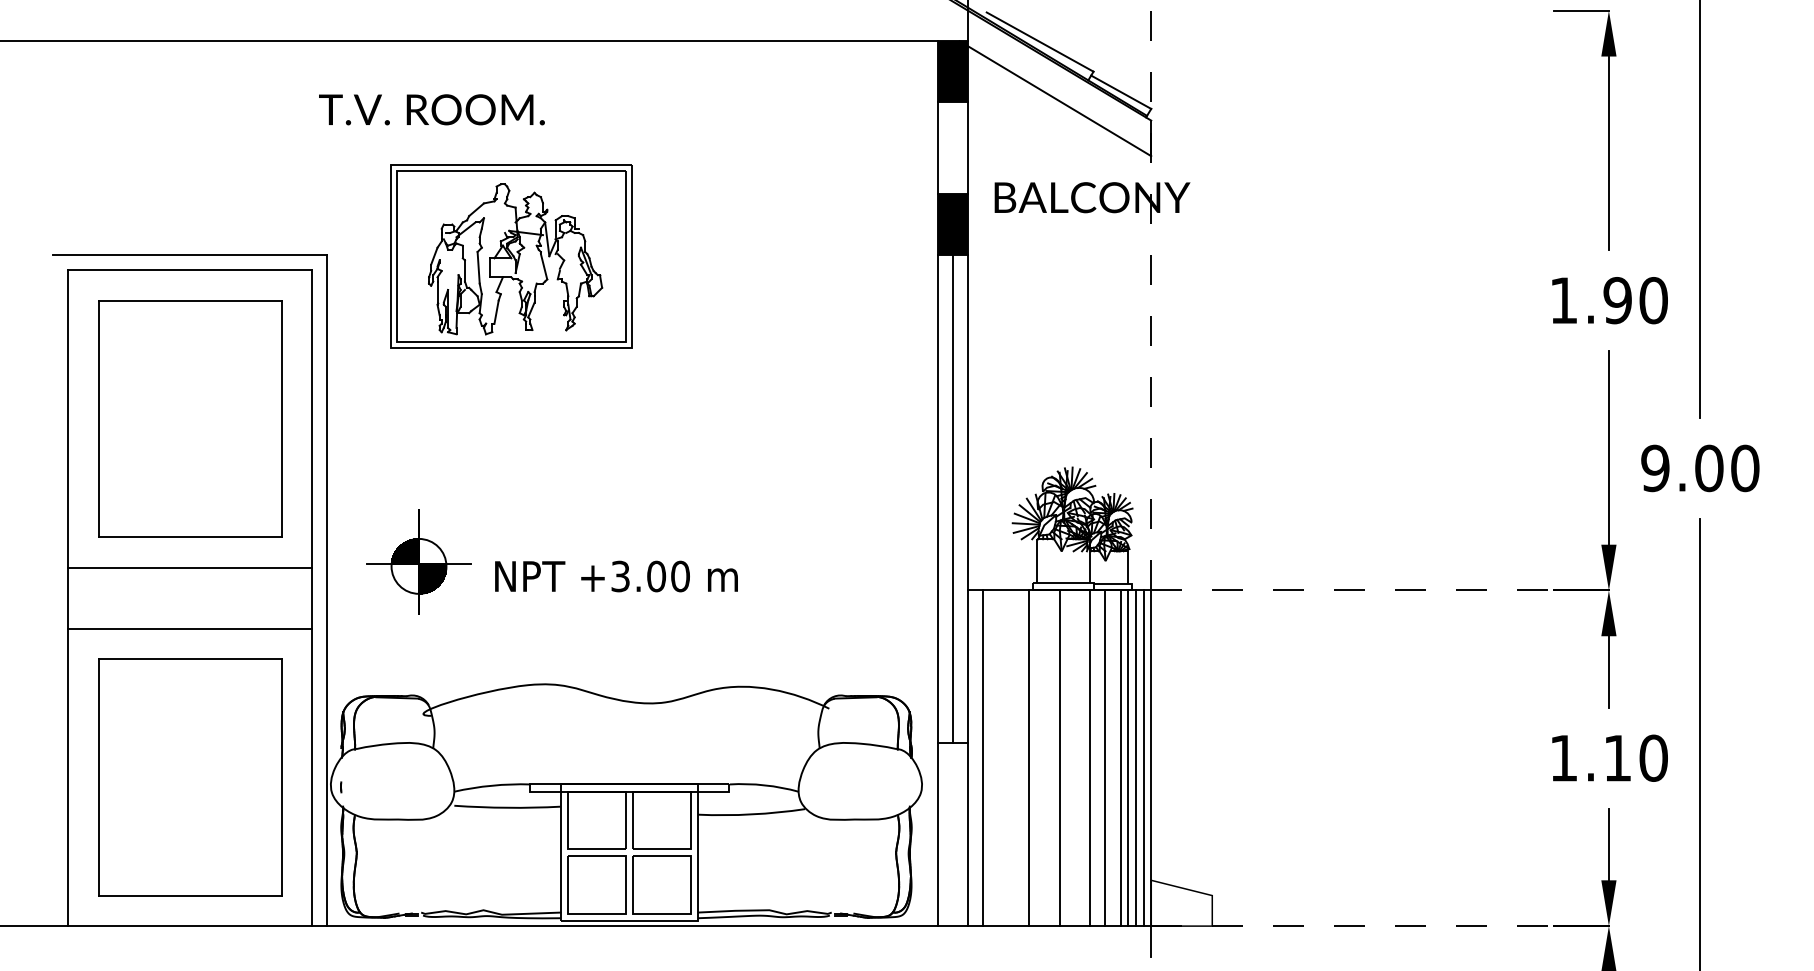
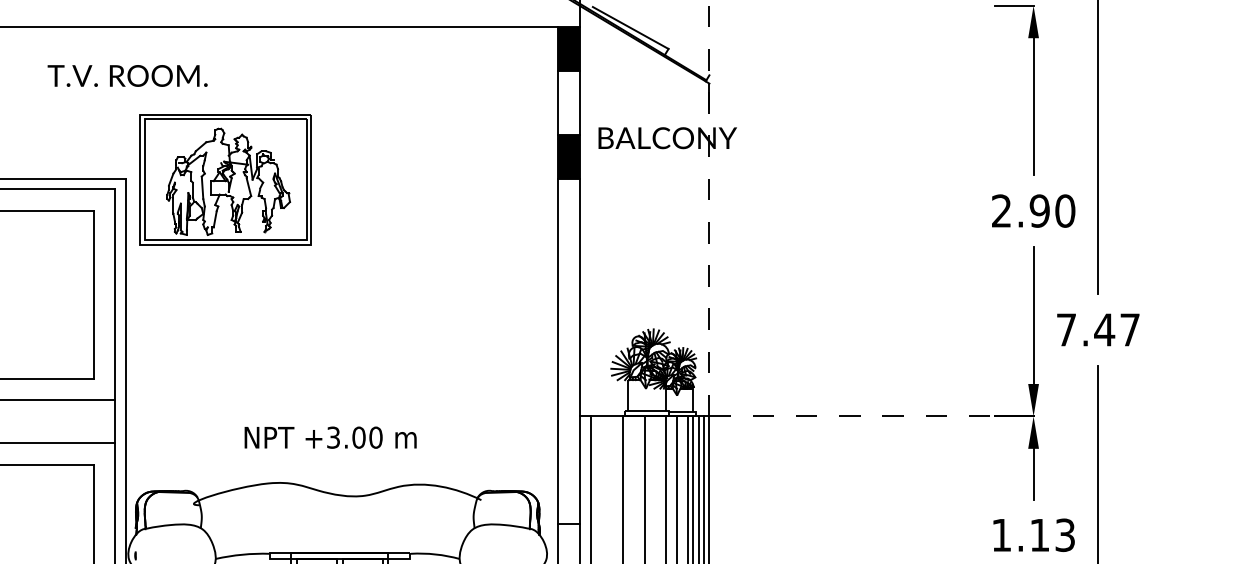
line: (1121, 91) -> (688, 62), removed
line: (1055, 98) -> (641, 67), removed
text: (431, 109) -> (127, 75), moved
part: (511, 256) -> (225, 179), moved
text: (1563, 300) -> (1001, 211), 1.90 -> 2.90
text: (1700, 468) -> (1098, 330), 9.00 -> 7.47
line: (952, 498) -> (568, 351), removed
part: (418, 561) -> (190, 395), removed
text: (616, 576) -> (330, 437), moved
text: (1653, 757) -> (1065, 534), 1.10 -> 1.13

